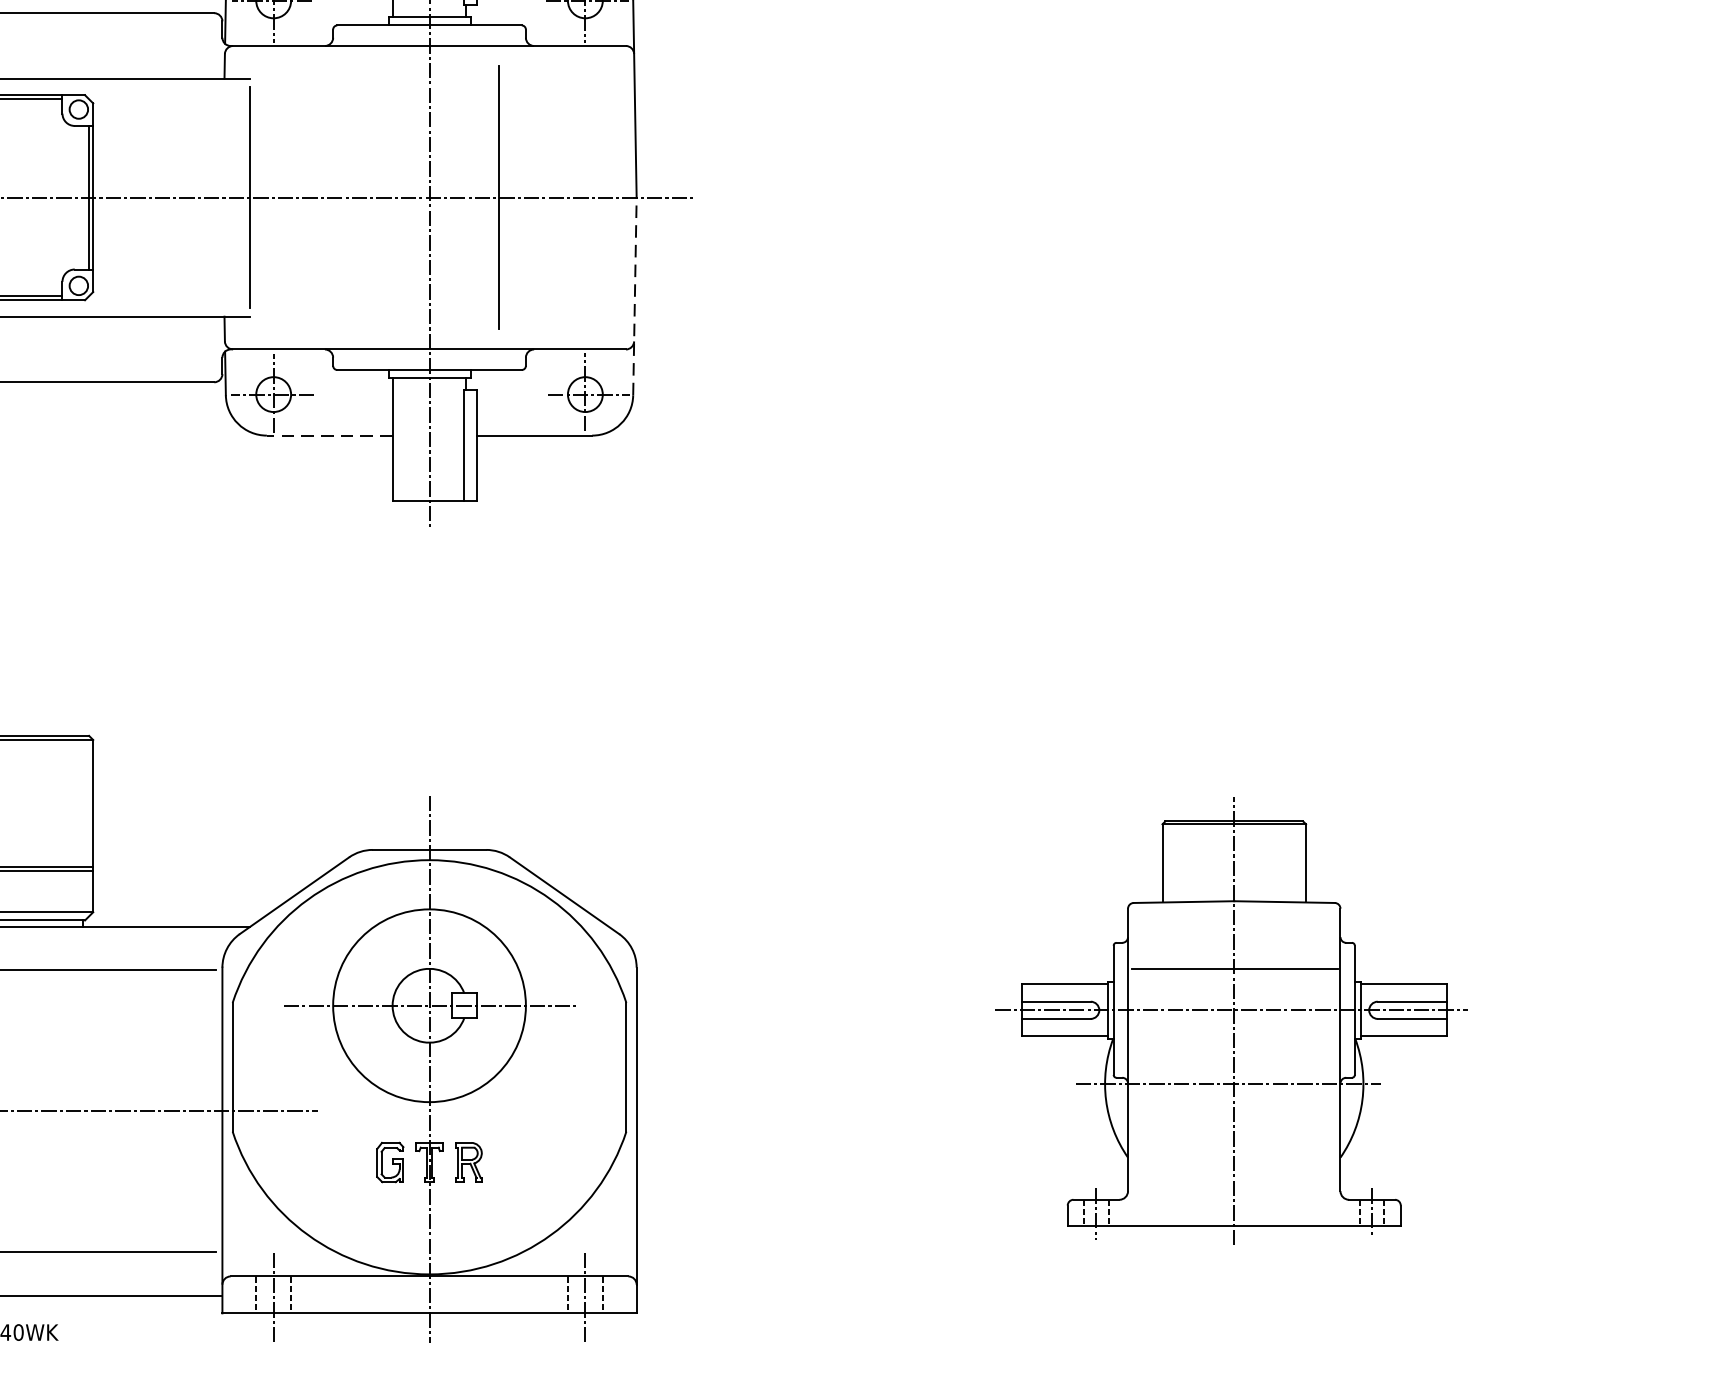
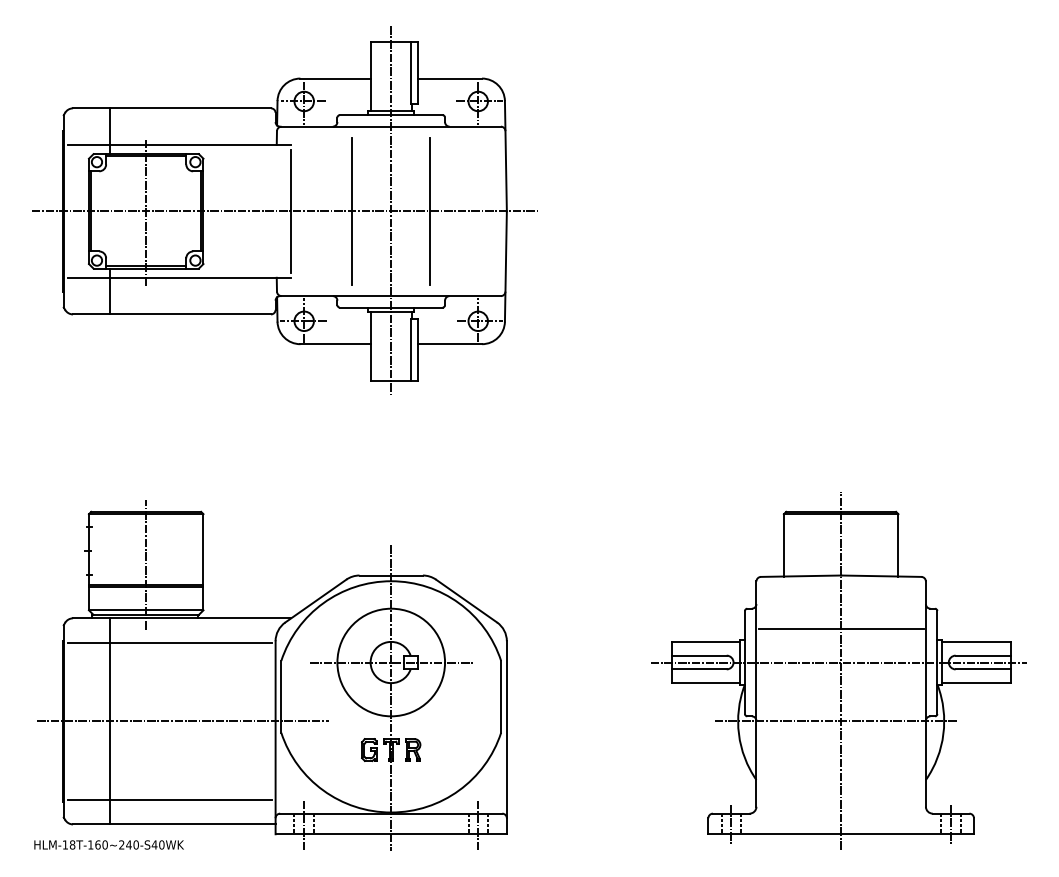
line: (360, 197) -> (352, 211), added
line: (634, 296) -> (505, 266), dashed -> solid
line: (329, 436) -> (335, 344), dashed -> solid
part: (1230, 1020) -> (838, 670), size x1.43

